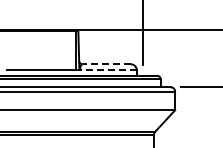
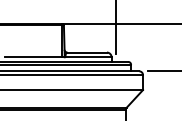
line: (106, 64) -> (86, 52), dashed -> solid
line: (107, 70) -> (87, 57), dashed -> solid

